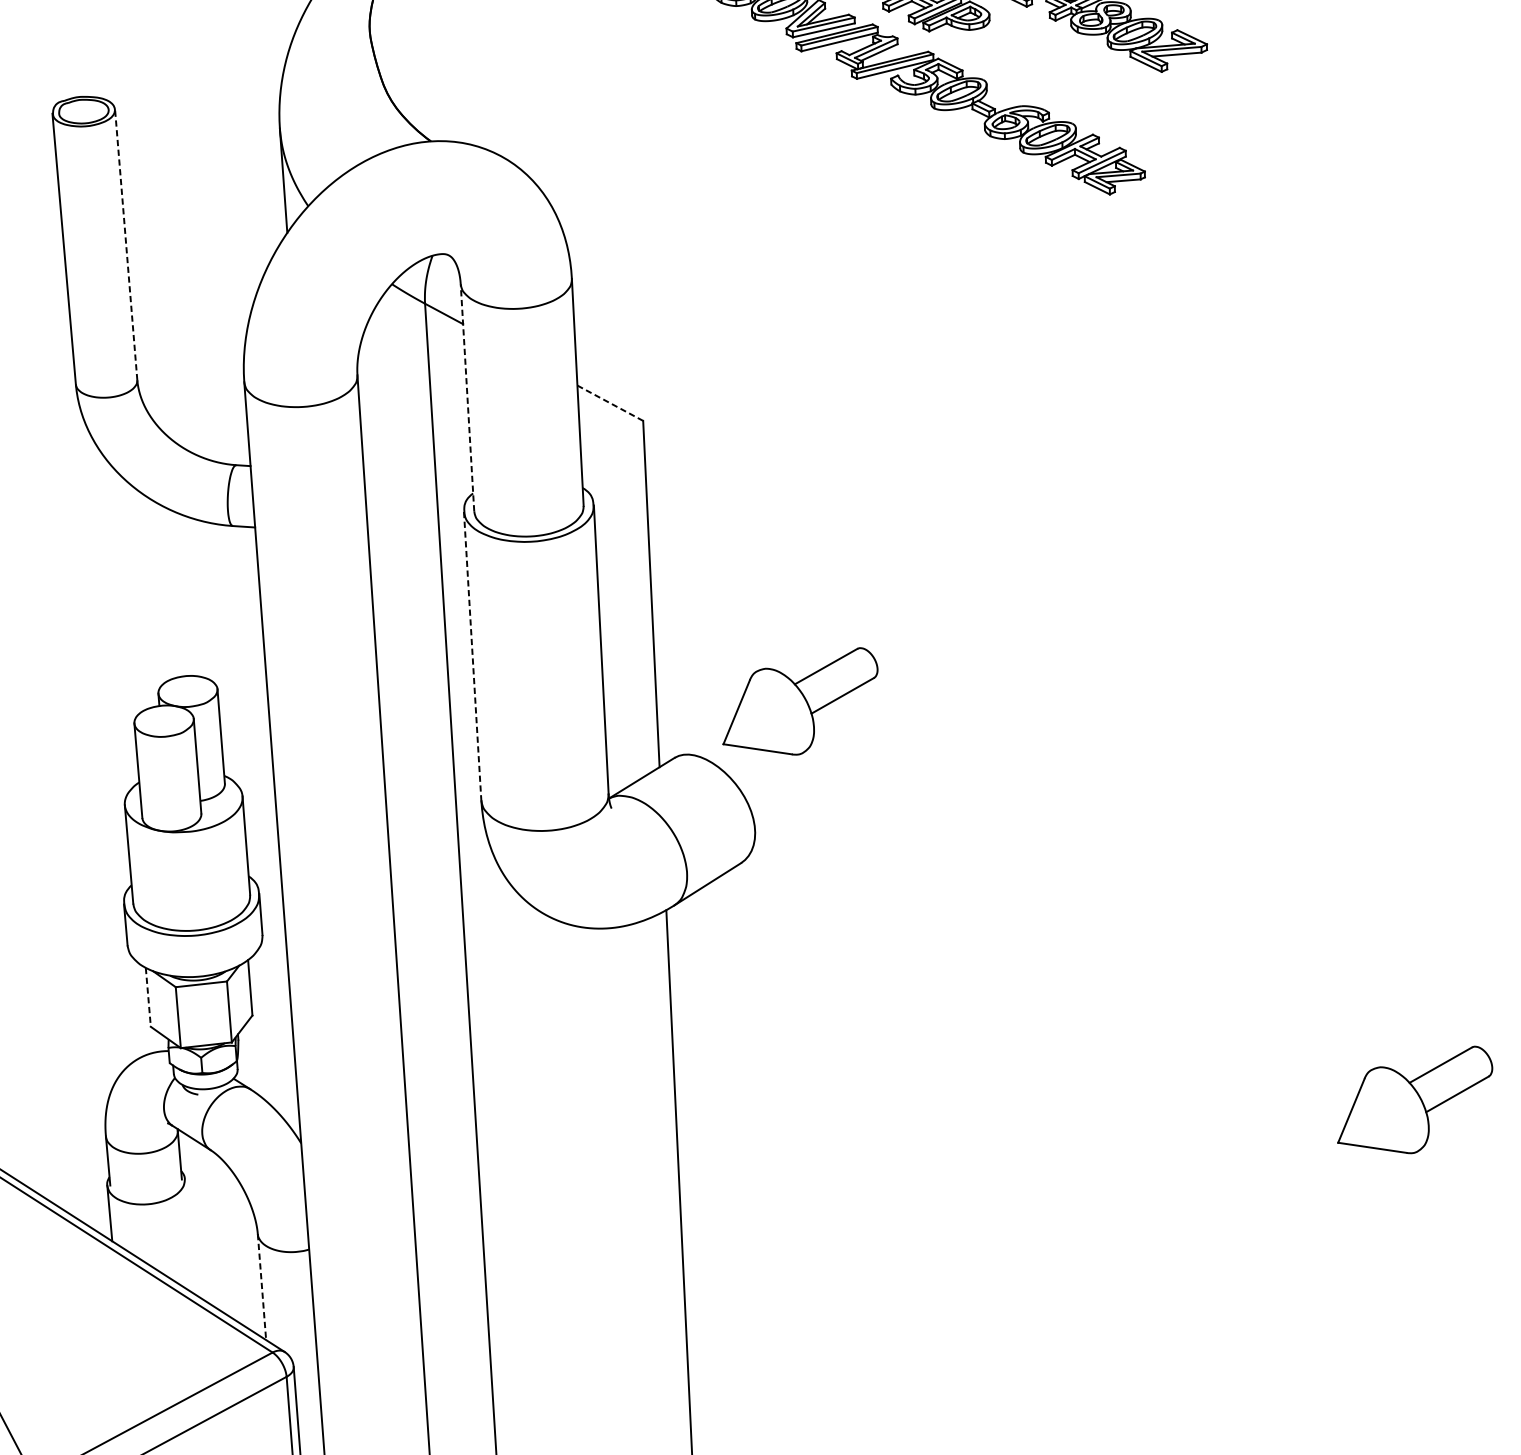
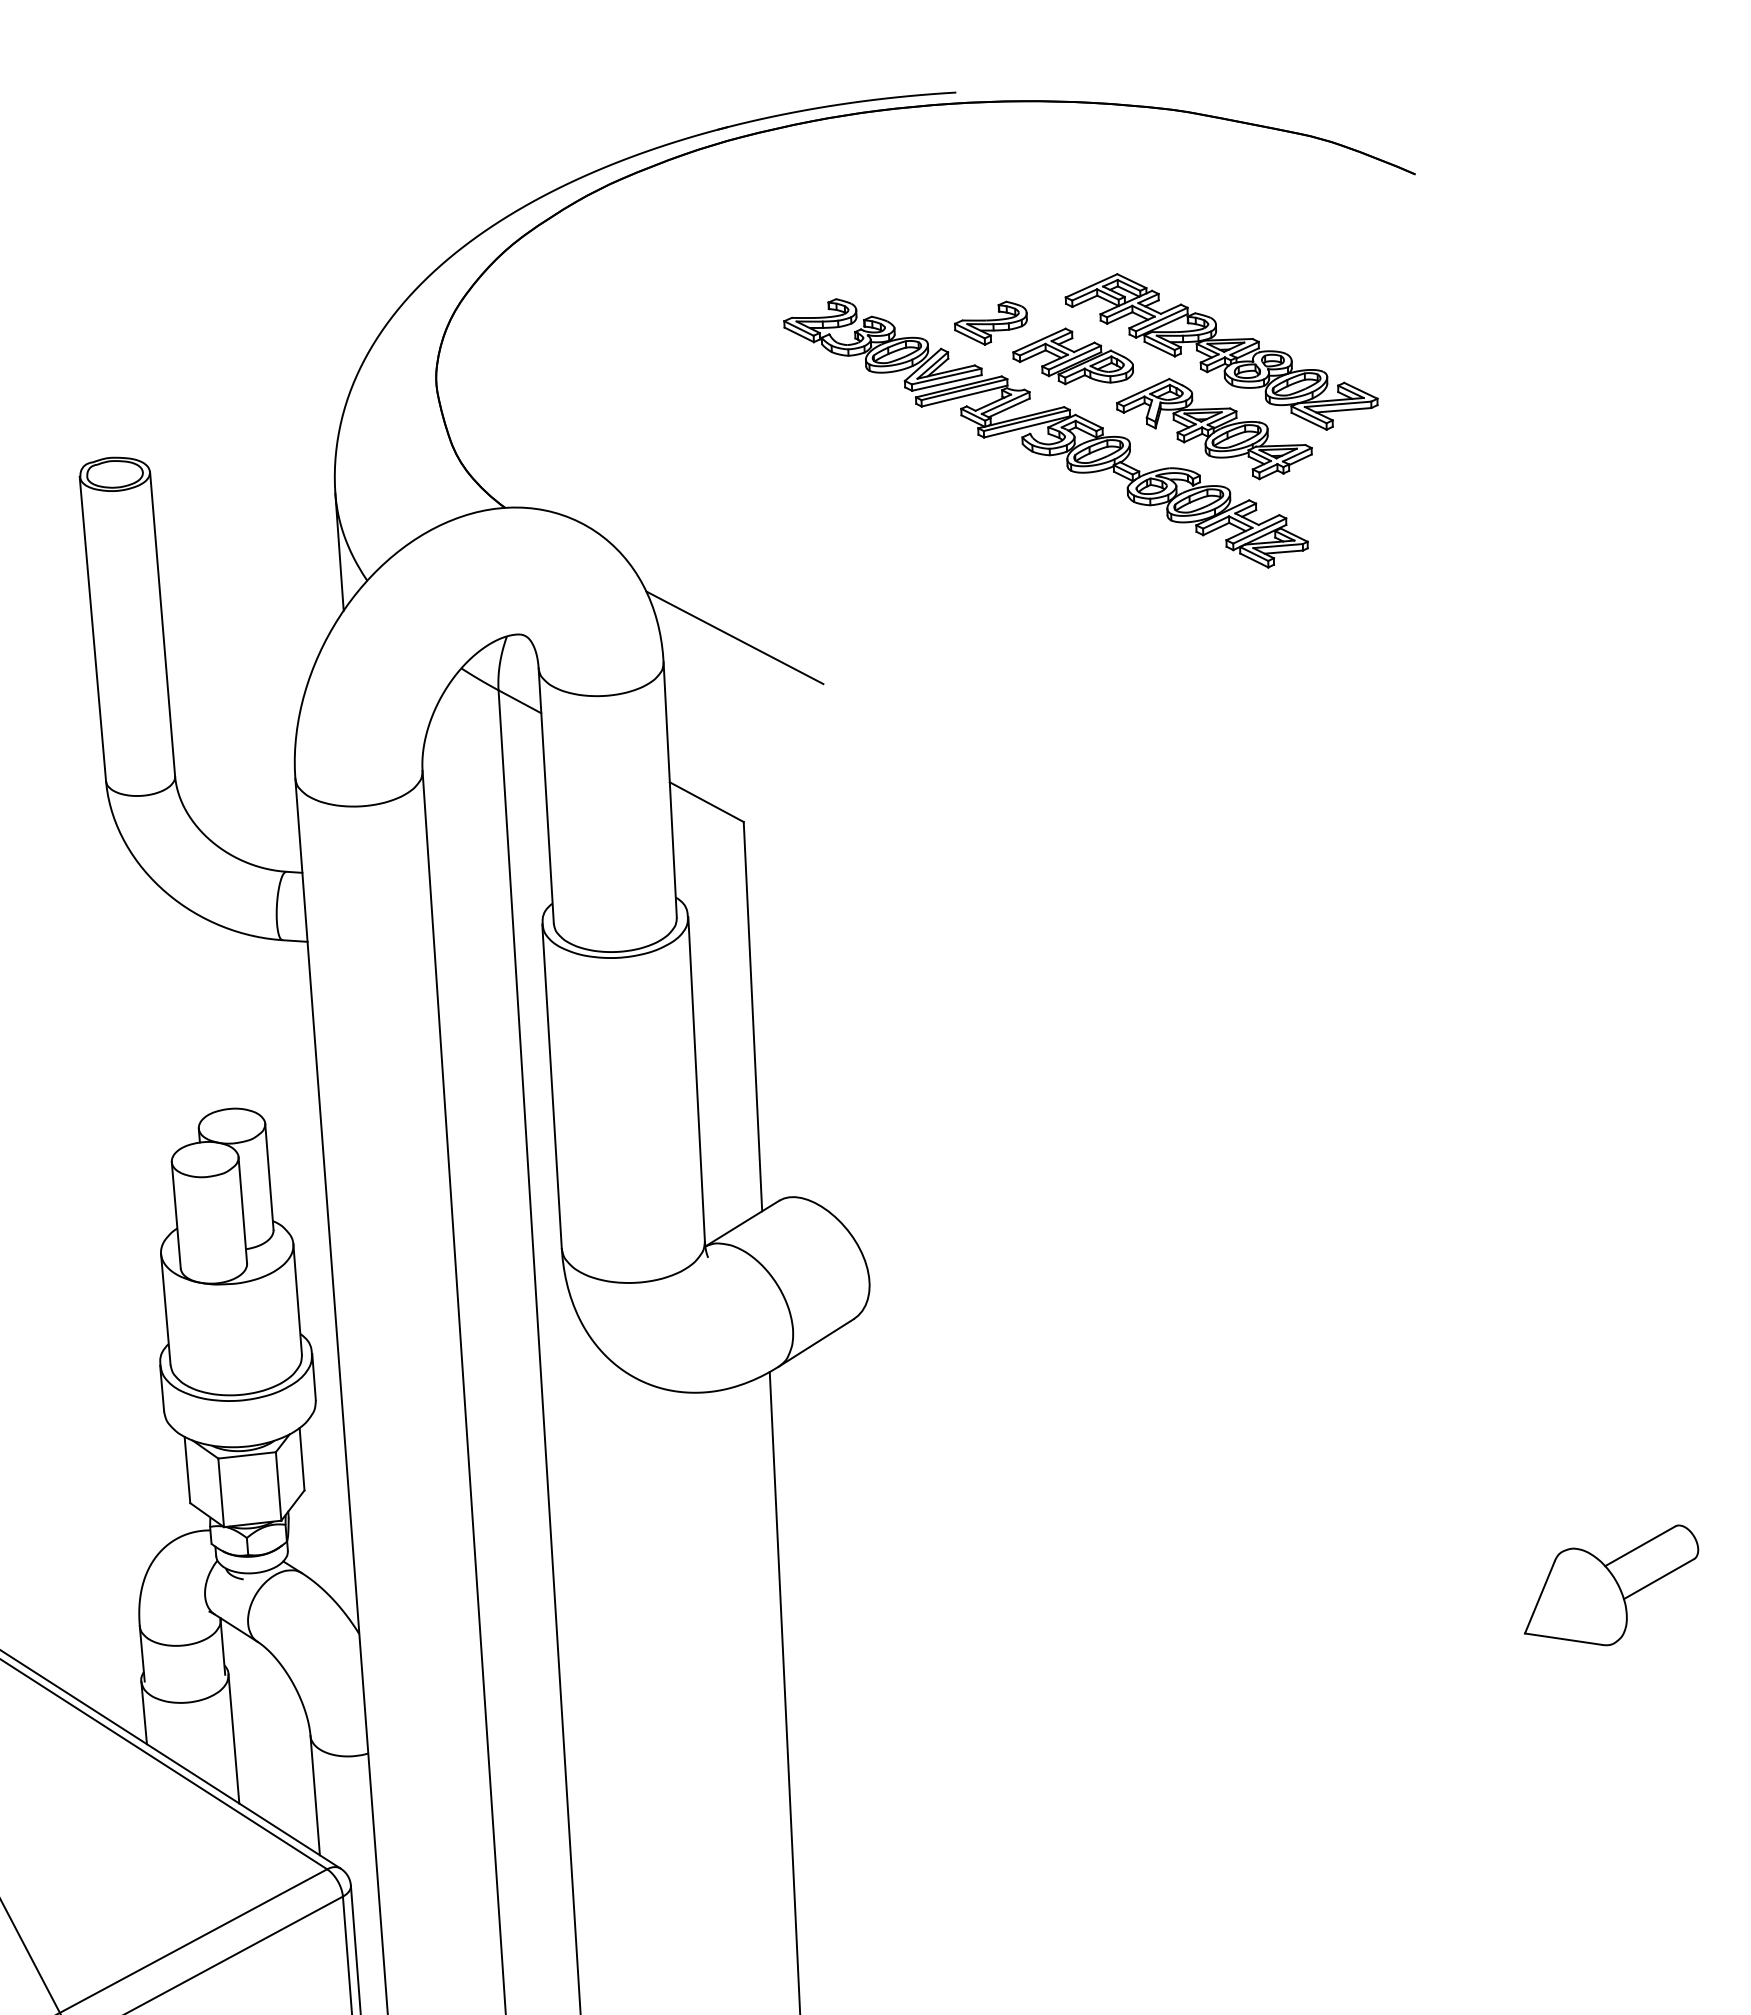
part: (1061, 71) -> (1214, 429), added
line: (126, 245) -> (162, 624), dashed -> solid
line: (634, 256) -> (734, 637), added
line: (467, 398) -> (546, 796), dashed -> solid
line: (610, 403) -> (706, 802), dashed -> solid
line: (473, 656) -> (552, 1086), dashed -> solid
part: (800, 701) -> (920, 1137), removed
line: (148, 997) -> (187, 1470), dashed -> solid
line: (189, 1236) -> (233, 1738), added
line: (262, 1286) -> (315, 1795), dashed -> solid

